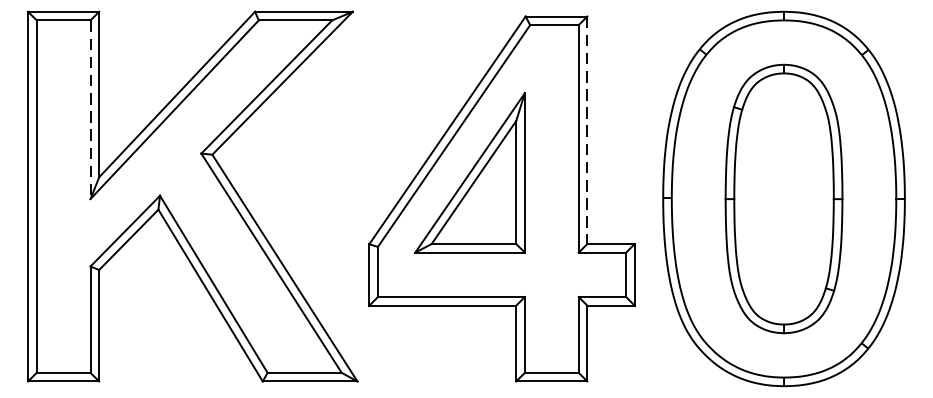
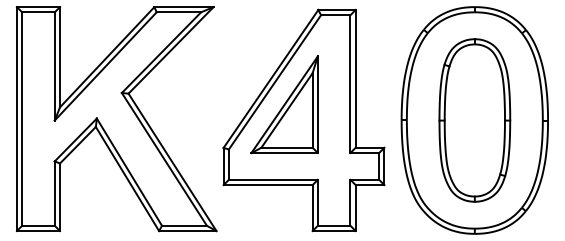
line: (90, 109) -> (54, 66), dashed -> solid
line: (587, 129) -> (355, 78), dashed -> solid

